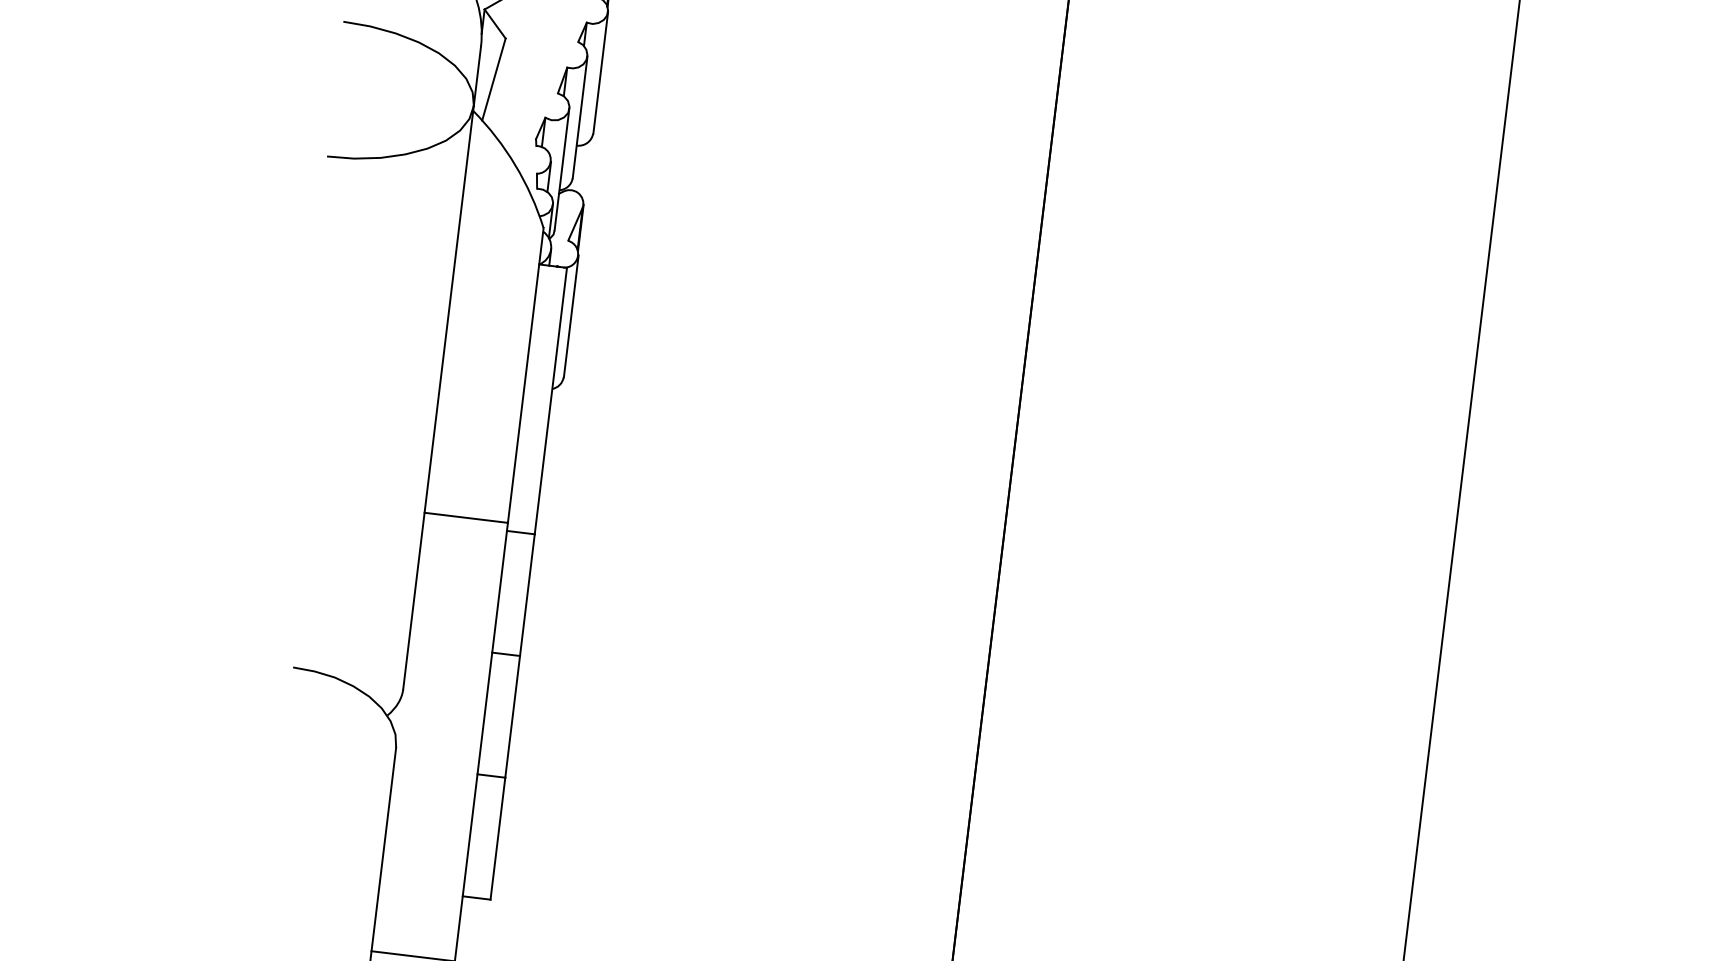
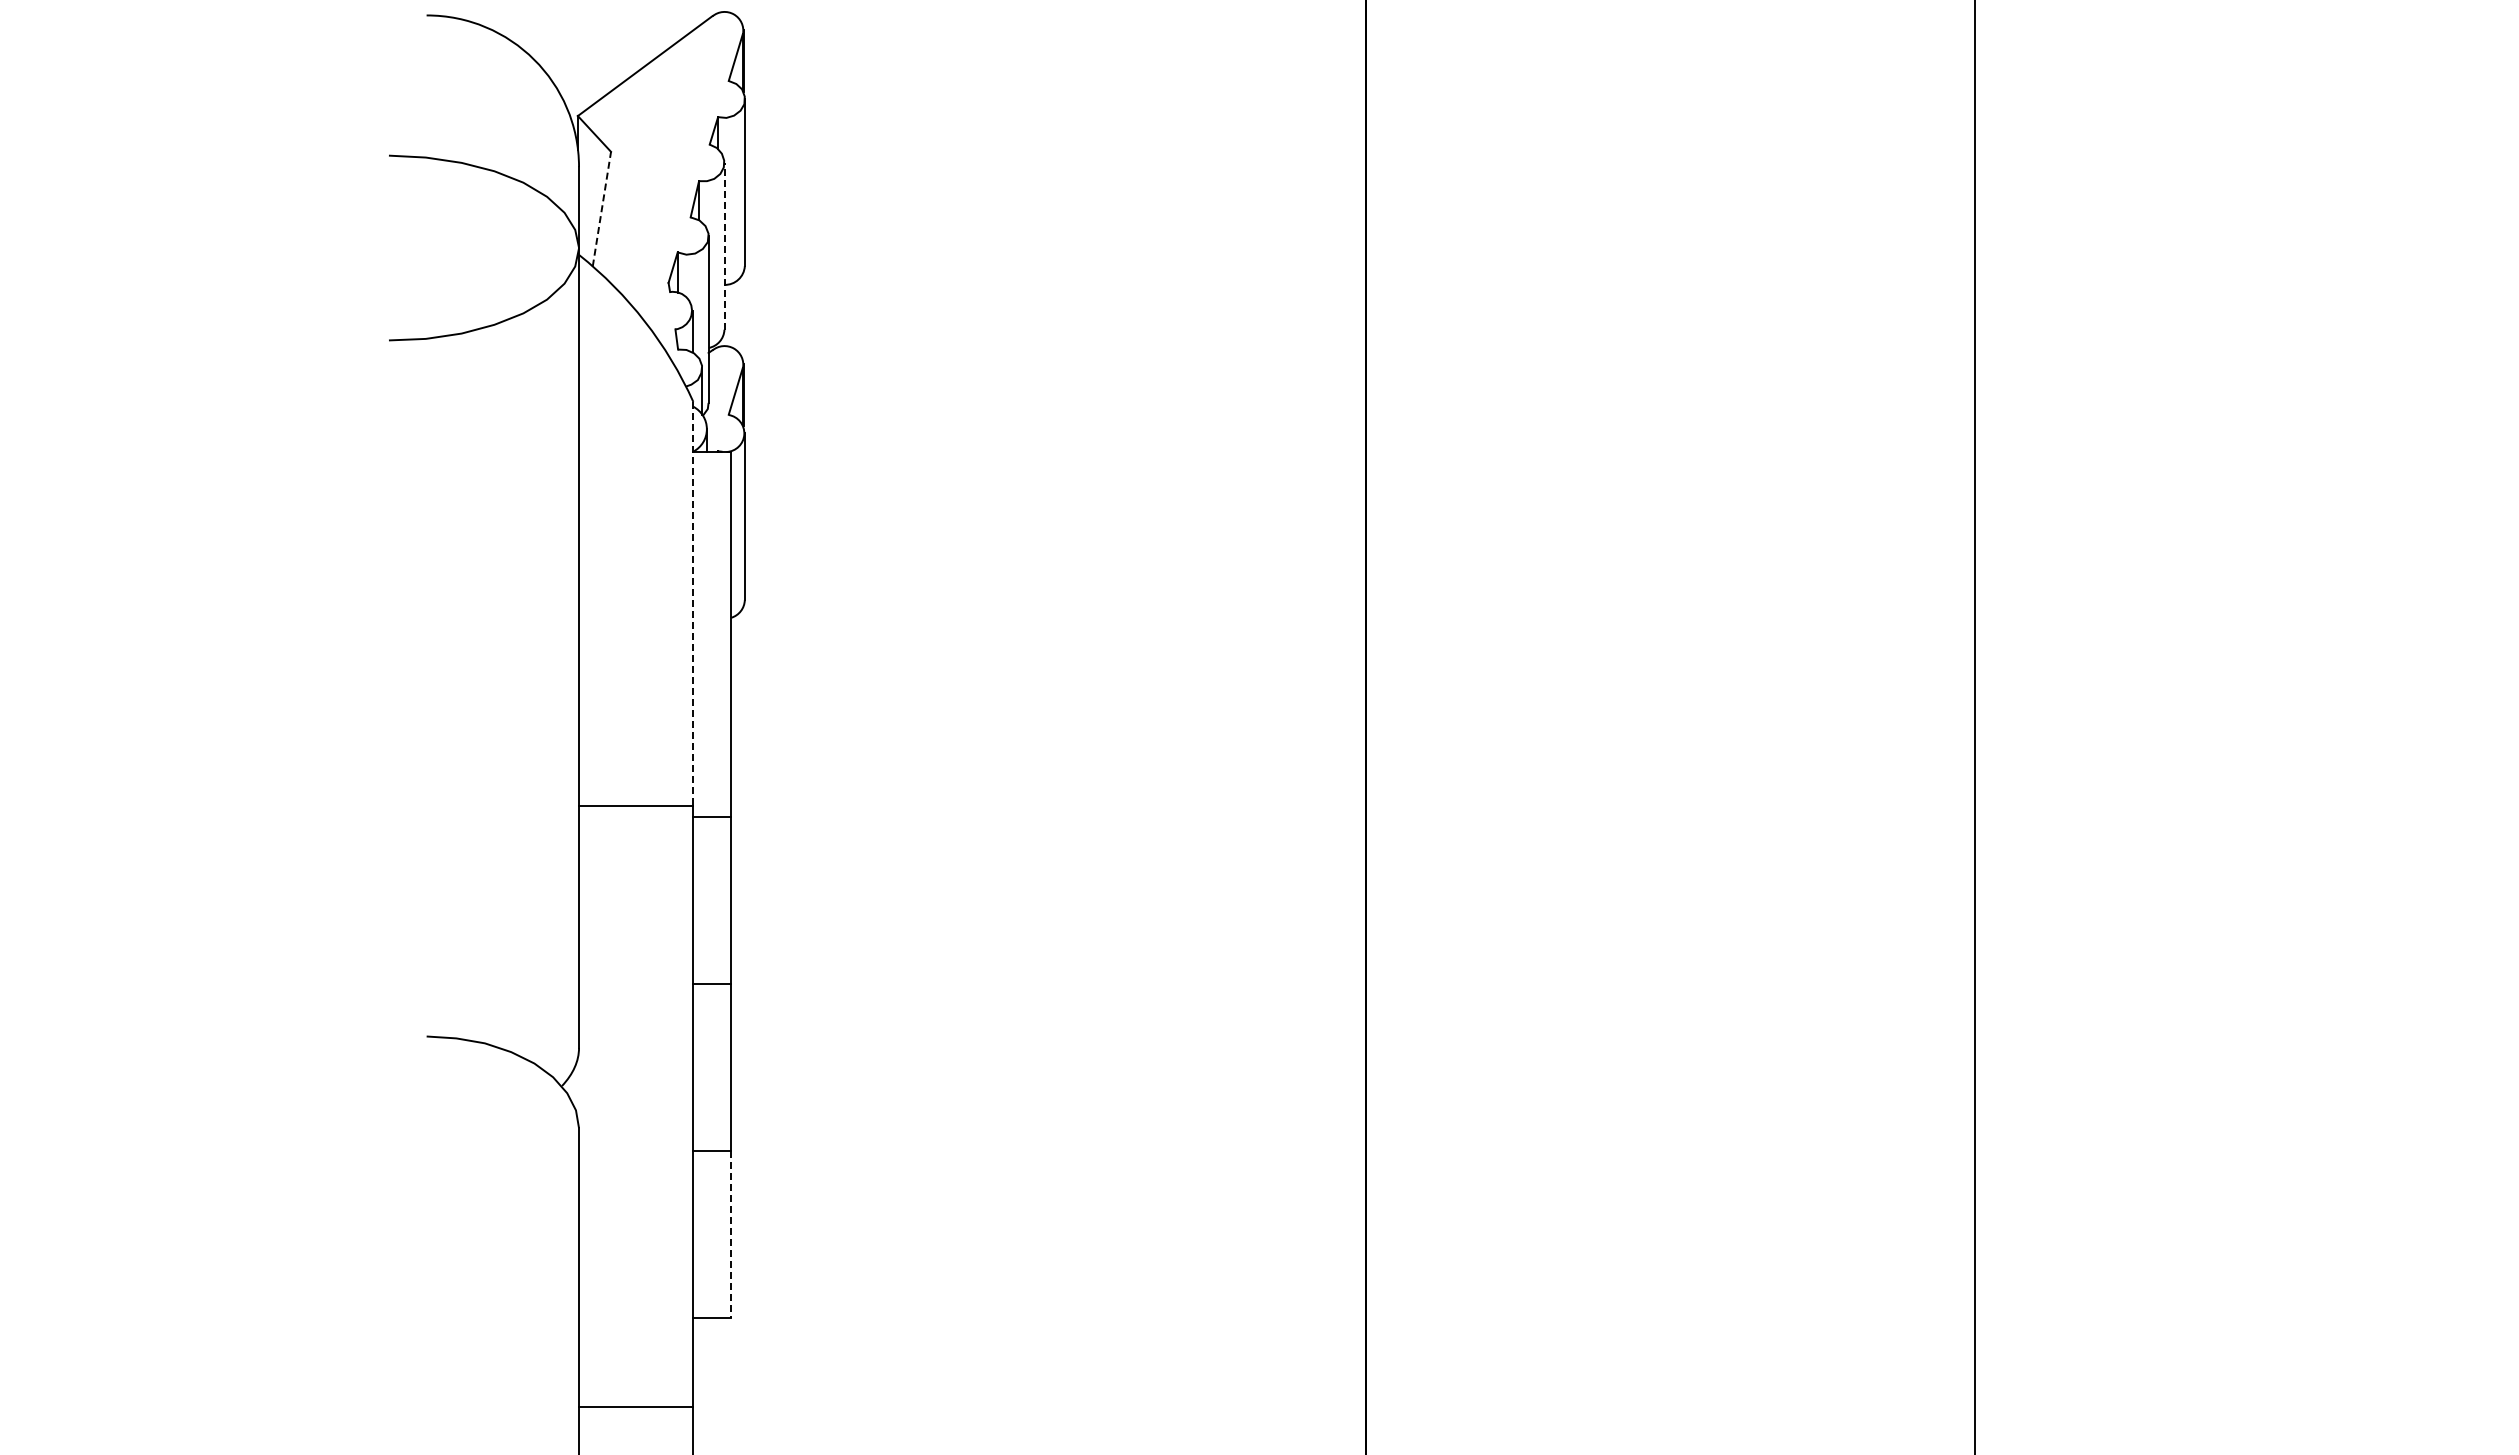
line: (493, 79) -> (601, 208), solid -> dashed
line: (580, 116) -> (724, 245), solid -> dashed
line: (525, 375) -> (693, 604), solid -> dashed
line: (497, 838) -> (731, 1234), solid -> dashed

